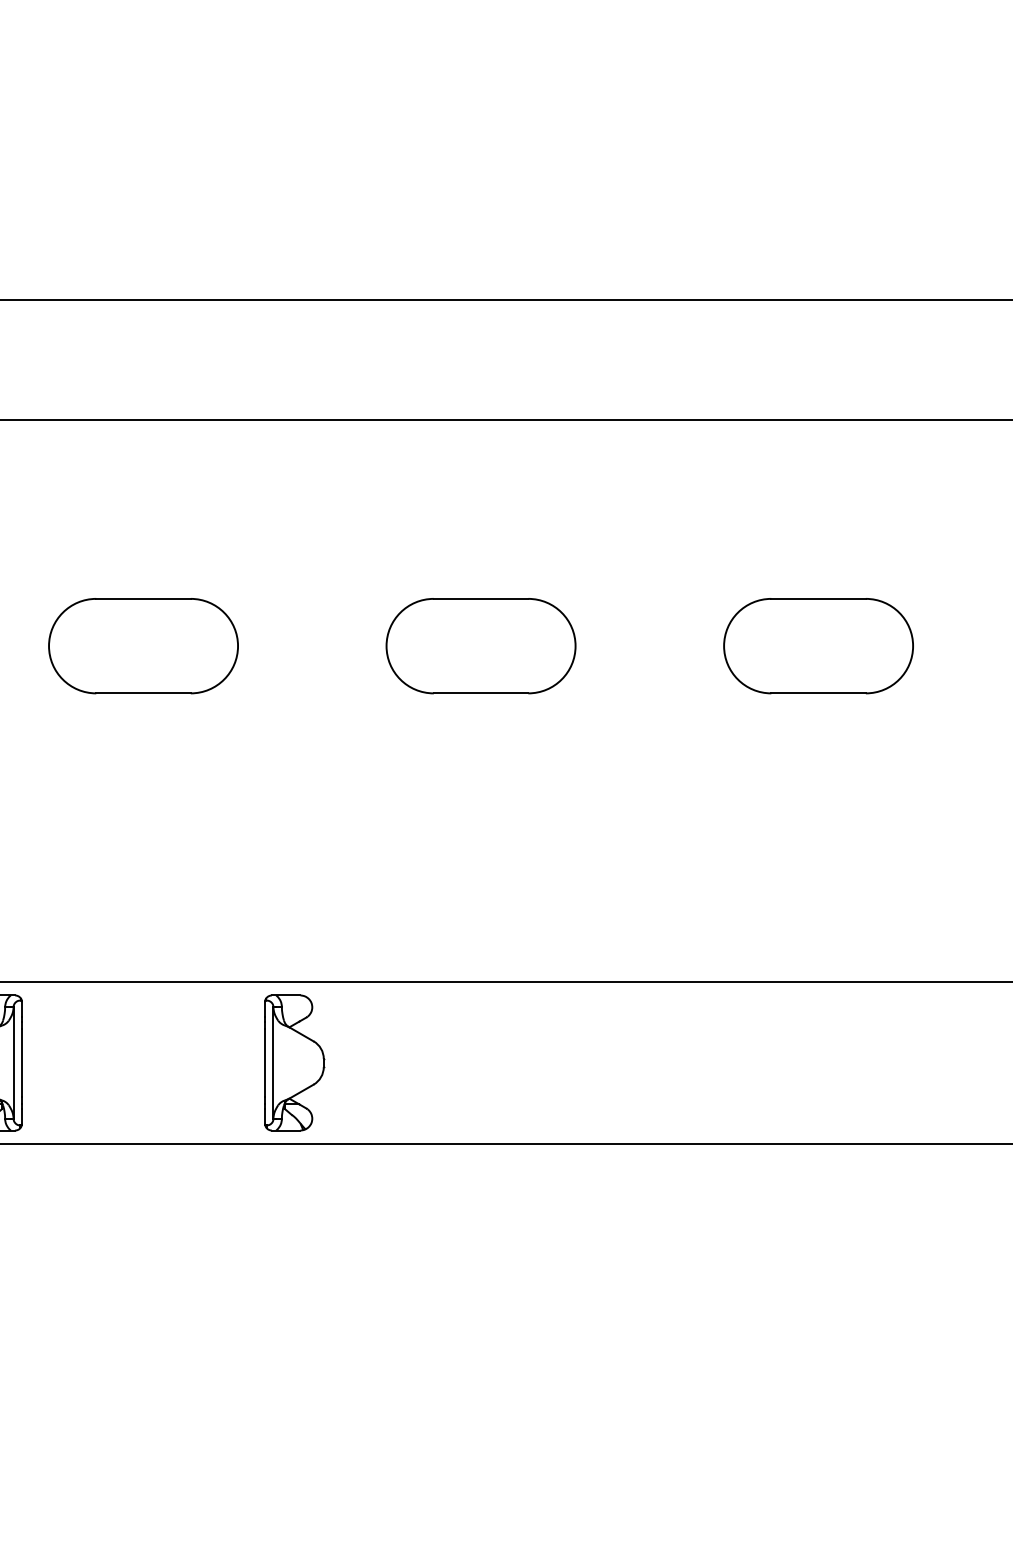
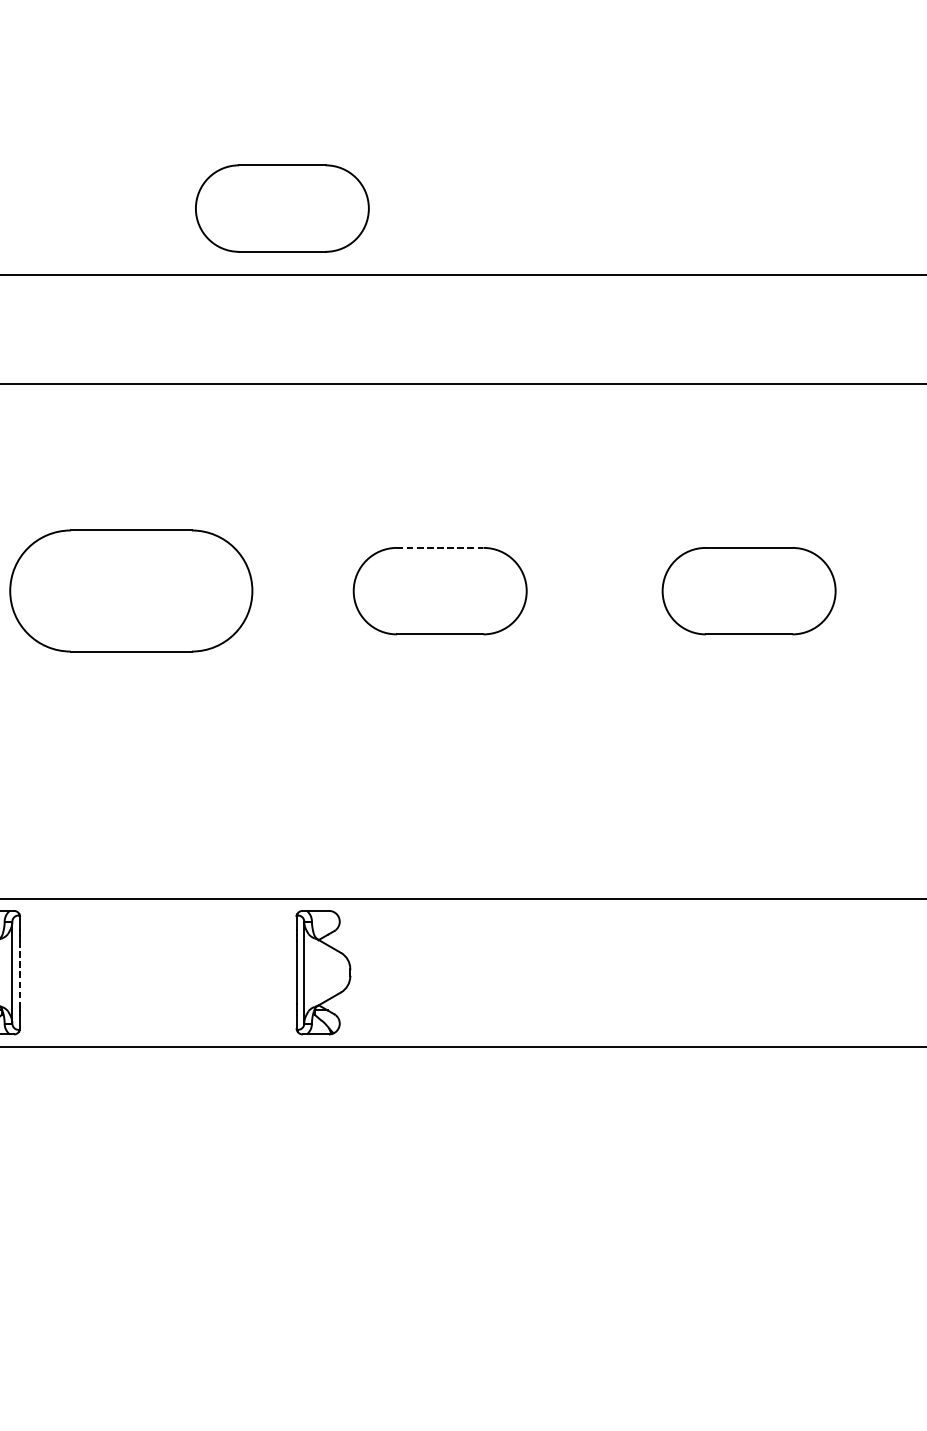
part: (308, 228) -> (282, 208), added
line: (481, 598) -> (440, 547), solid -> dashed
part: (143, 646) -> (131, 591), size x1.4
part: (294, 1062) -> (323, 972), moved
line: (22, 1063) -> (20, 973), solid -> dashed

